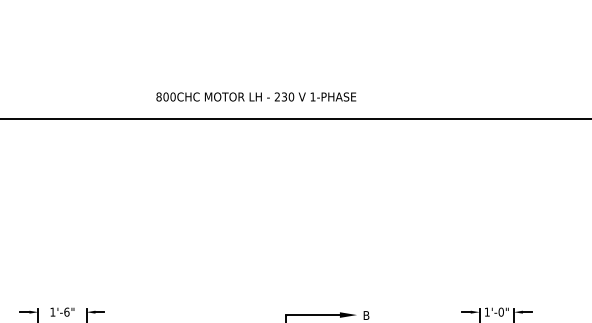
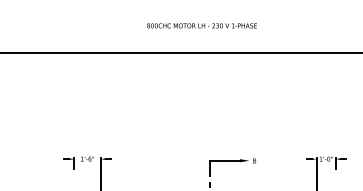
text: (255, 96) -> (201, 25), moved

